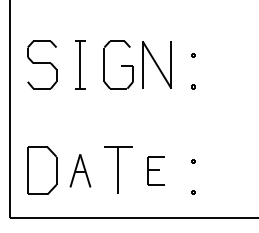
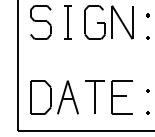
part: (80, 170) -> (68, 97), size x1.43
part: (156, 170) -> (121, 97), size x1.67

